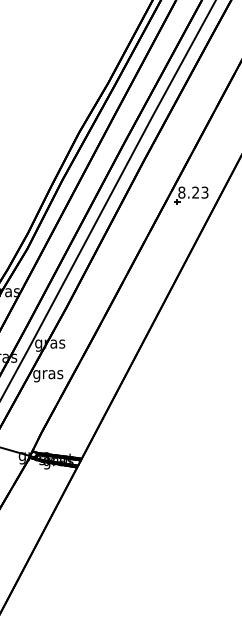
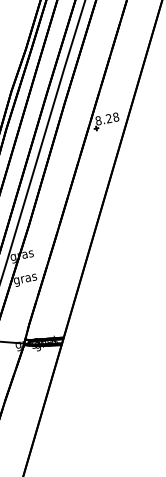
text: (204, 192) -> (115, 117), 8.23 -> 8.28

